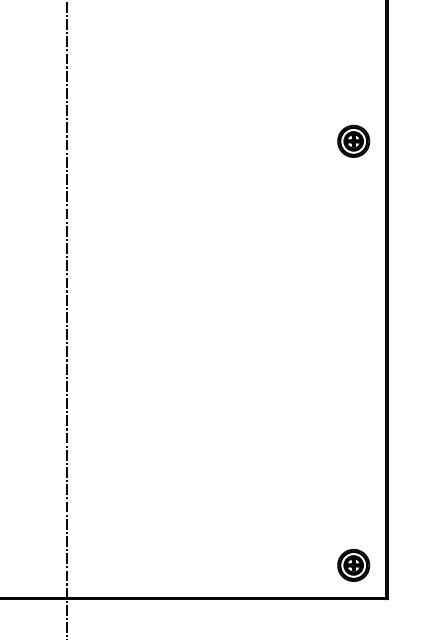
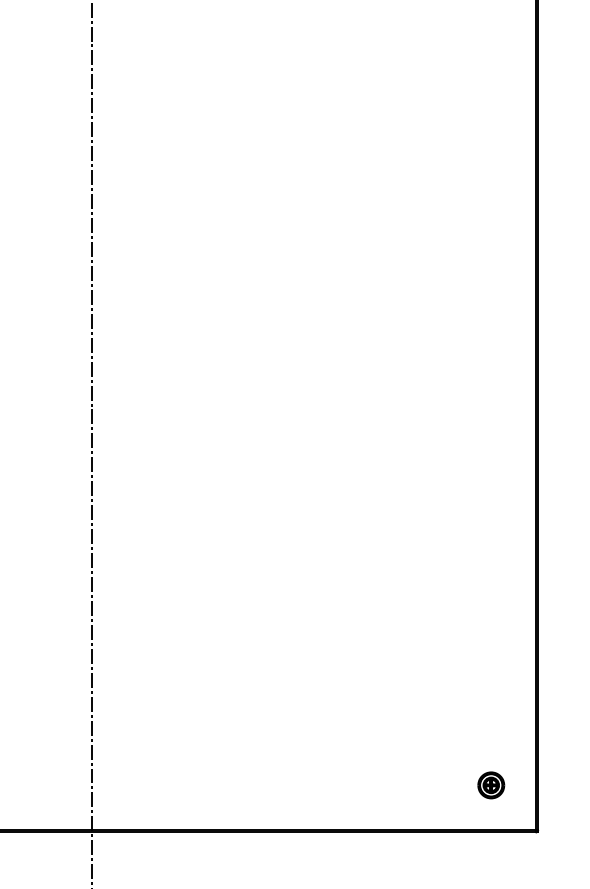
part: (353, 140) -> (490, 195), removed
part: (353, 565) -> (490, 785), size x0.6

